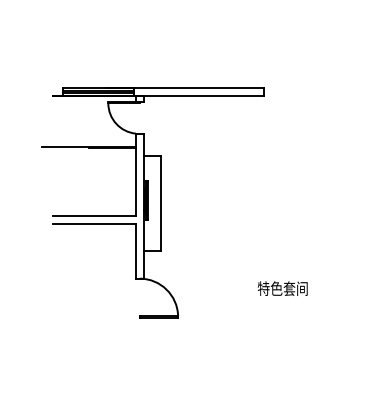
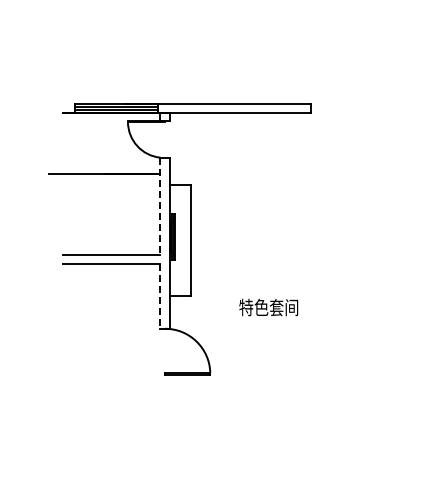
line: (135, 175) -> (160, 206), solid -> dashed
line: (135, 251) -> (160, 296), solid -> dashed
text: (282, 288) -> (268, 307), moved

